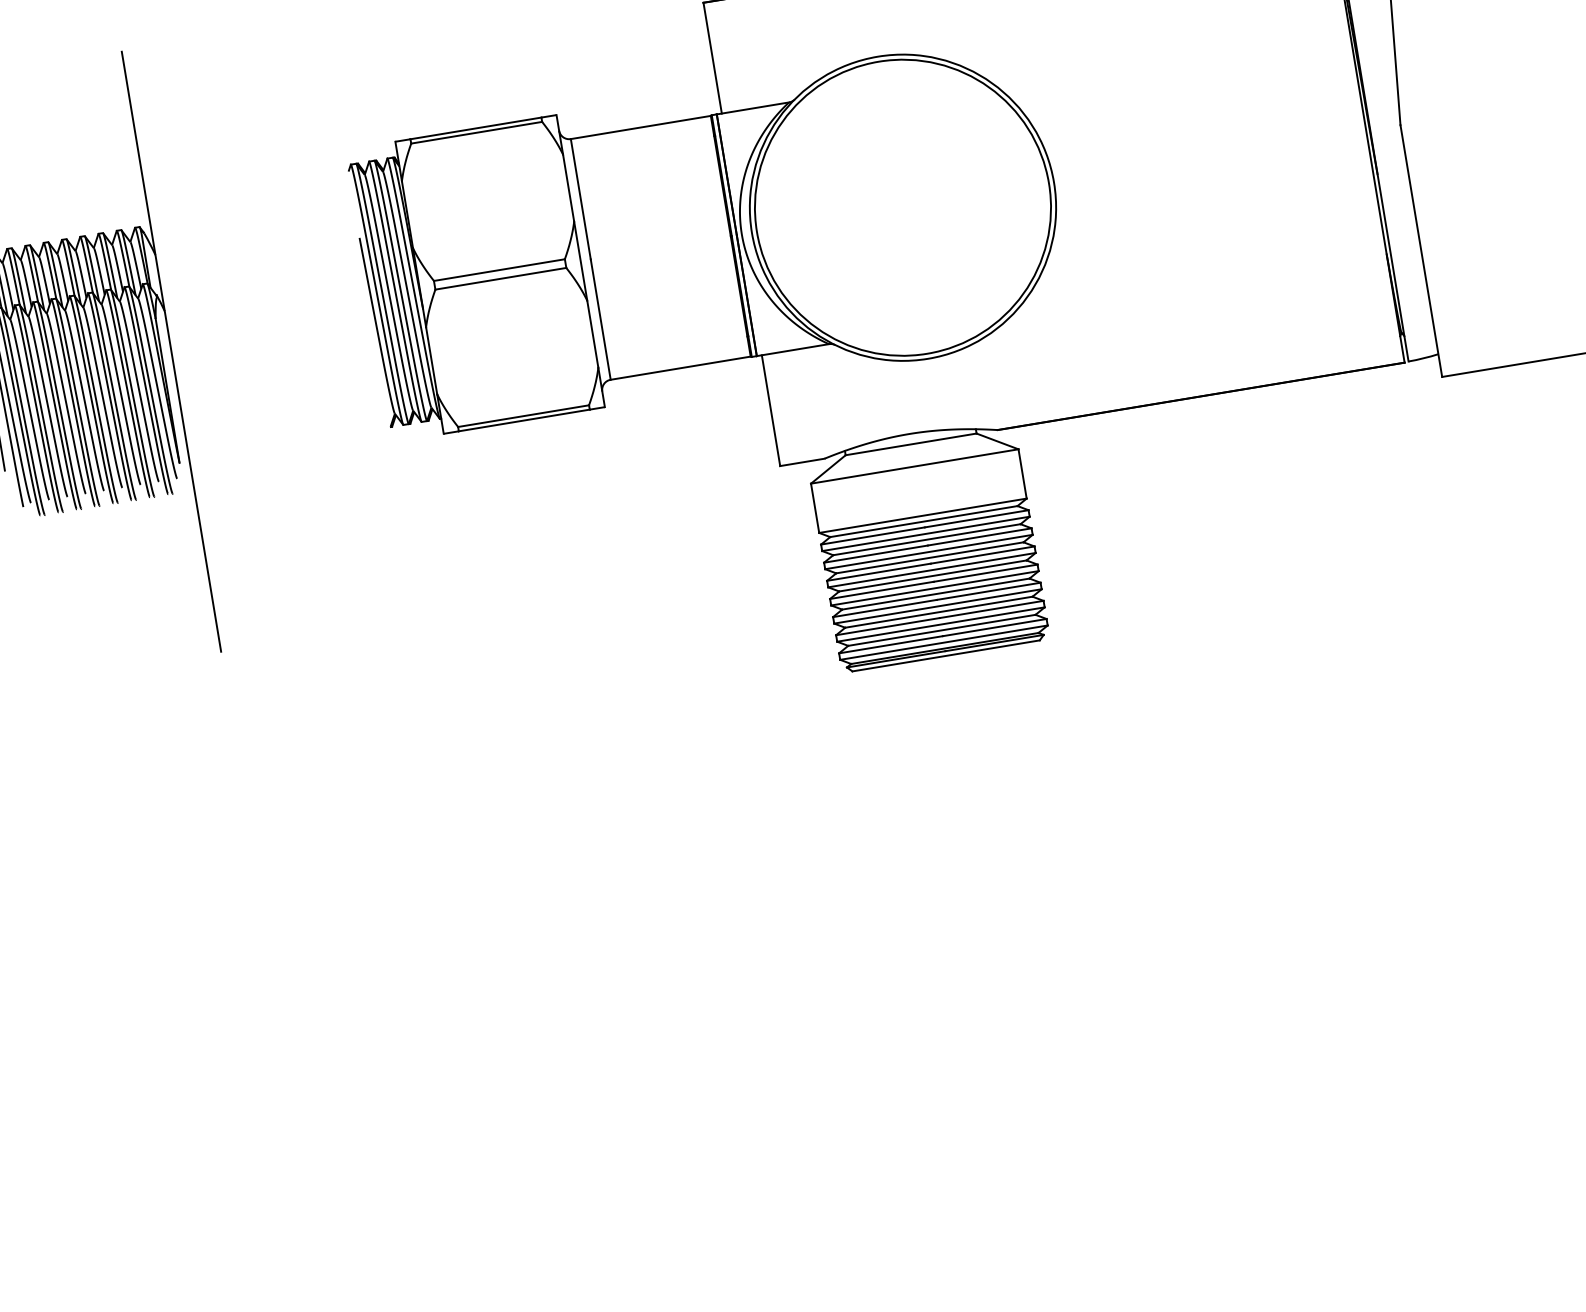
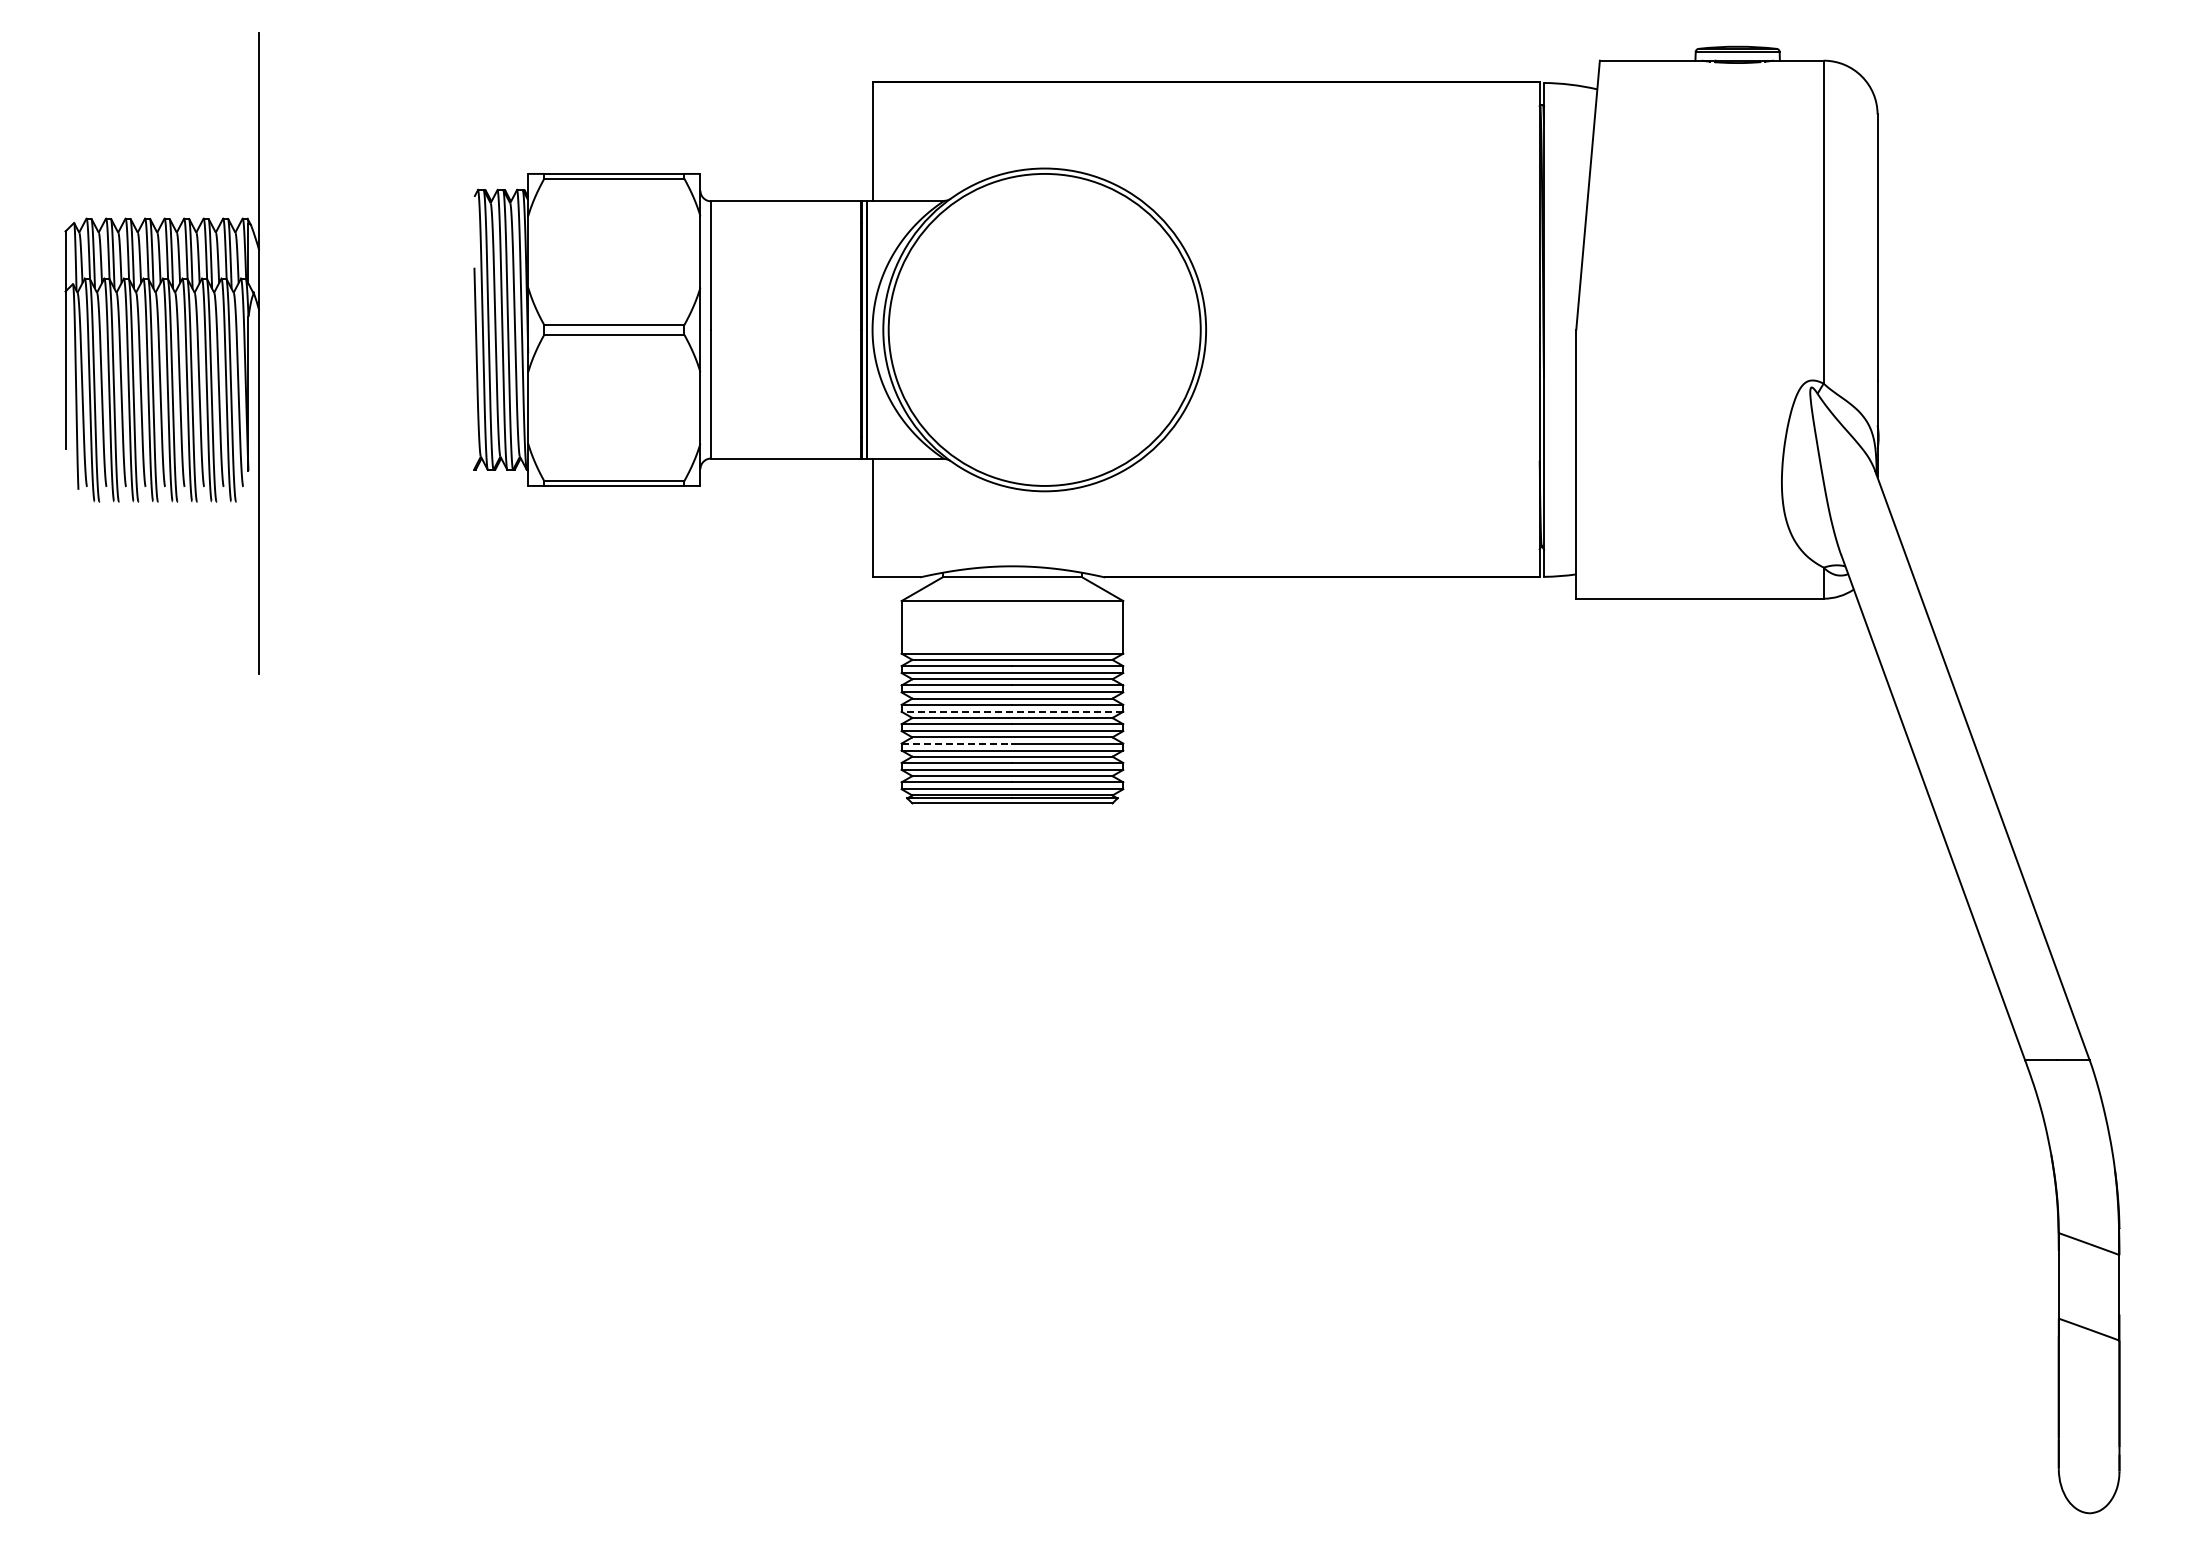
line: (931, 569) -> (1012, 711), solid -> dashed
line: (885, 608) -> (957, 743), solid -> dashed

